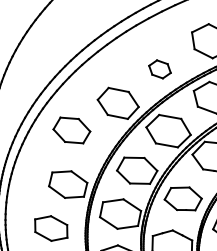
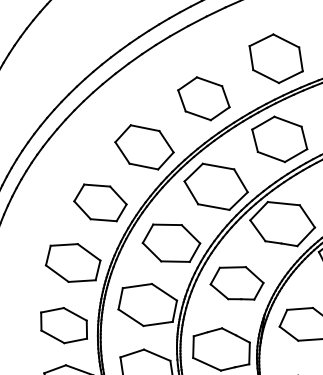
part: (159, 69) -> (203, 98), size x1.67
part: (71, 130) -> (100, 202), moved
part: (50, 228) -> (63, 325), moved

